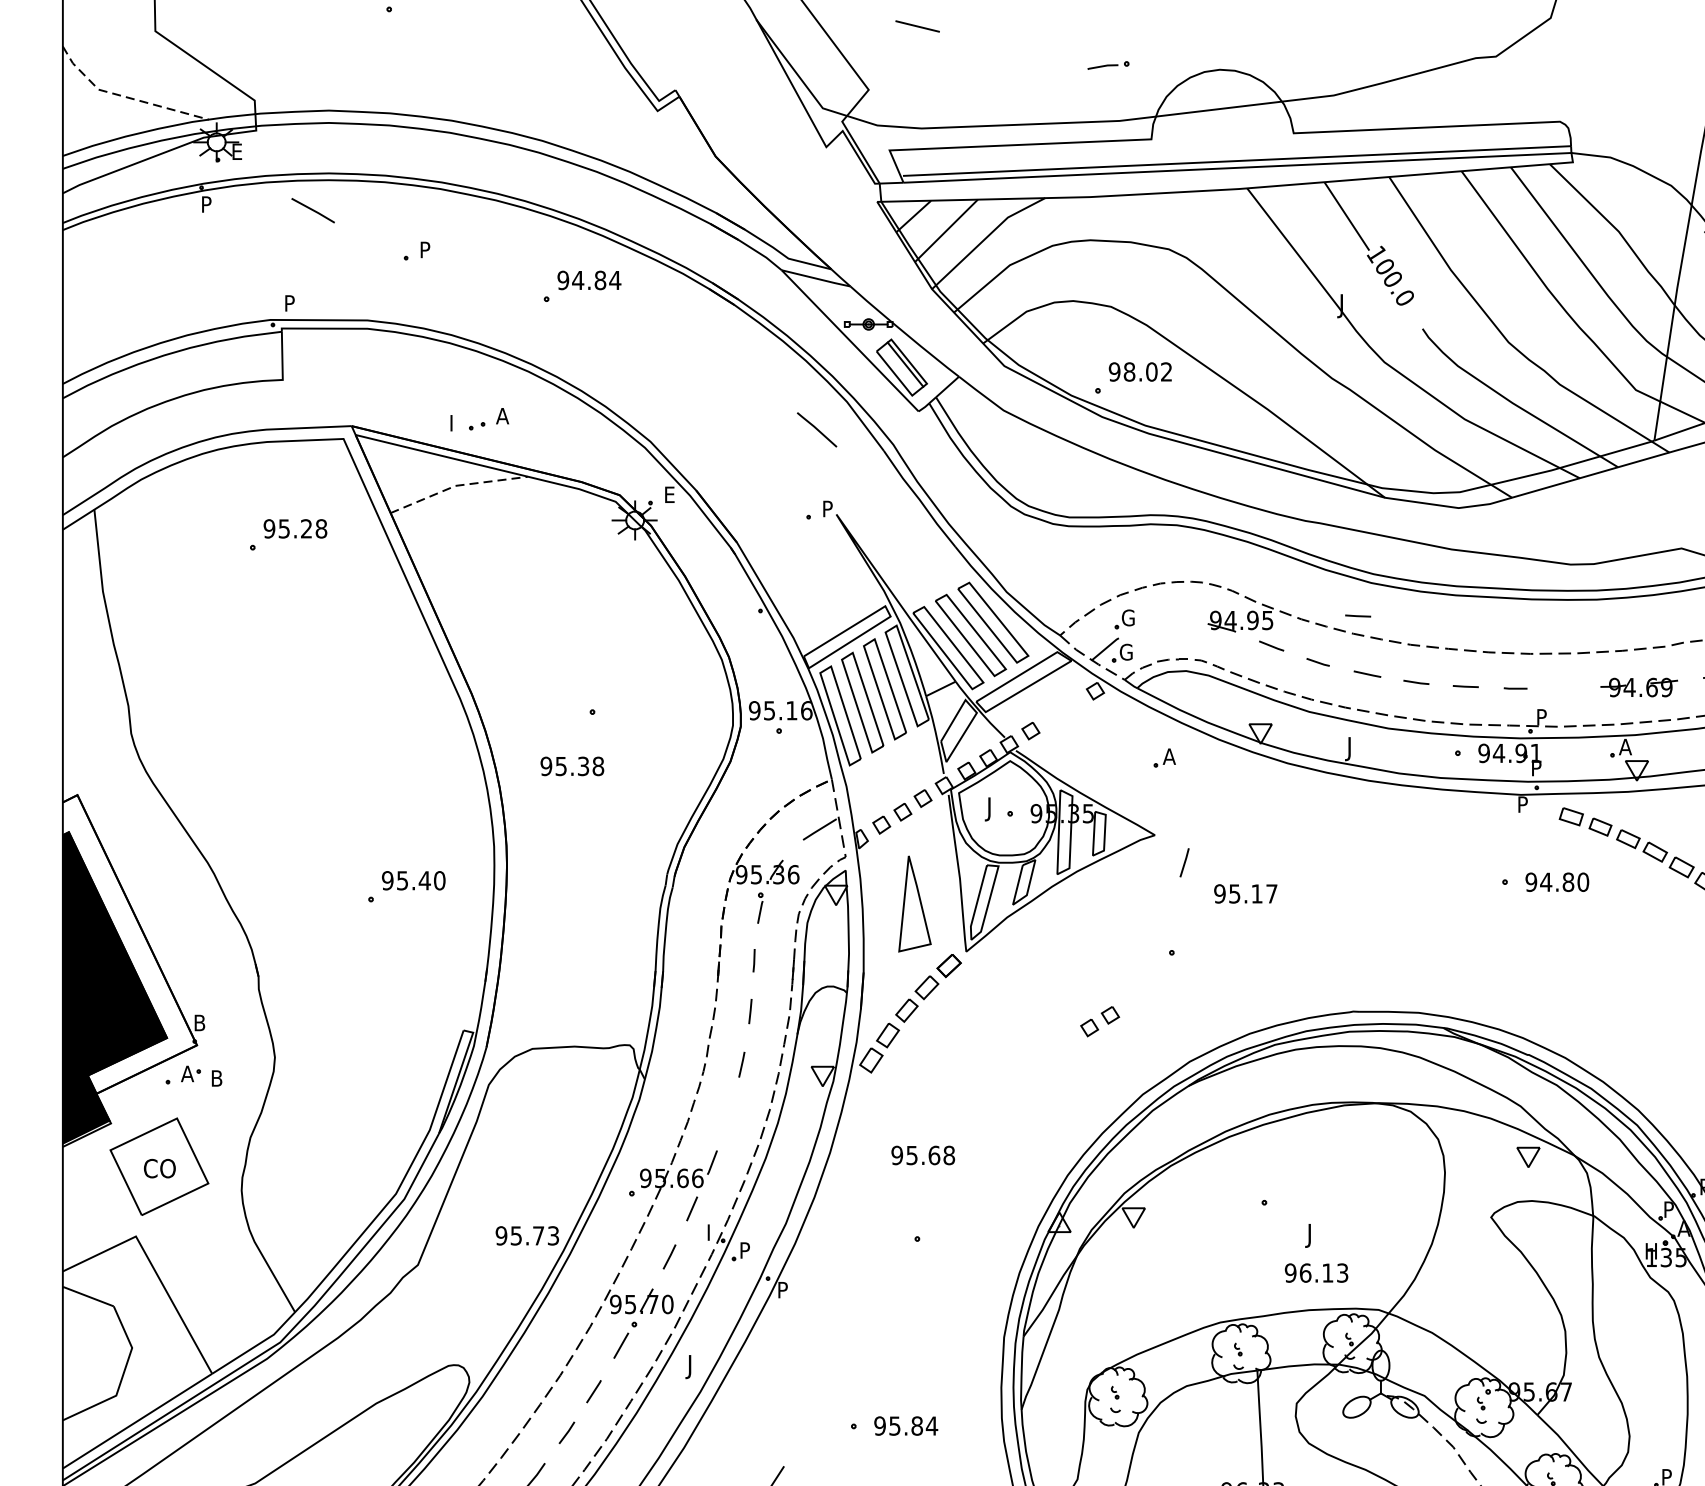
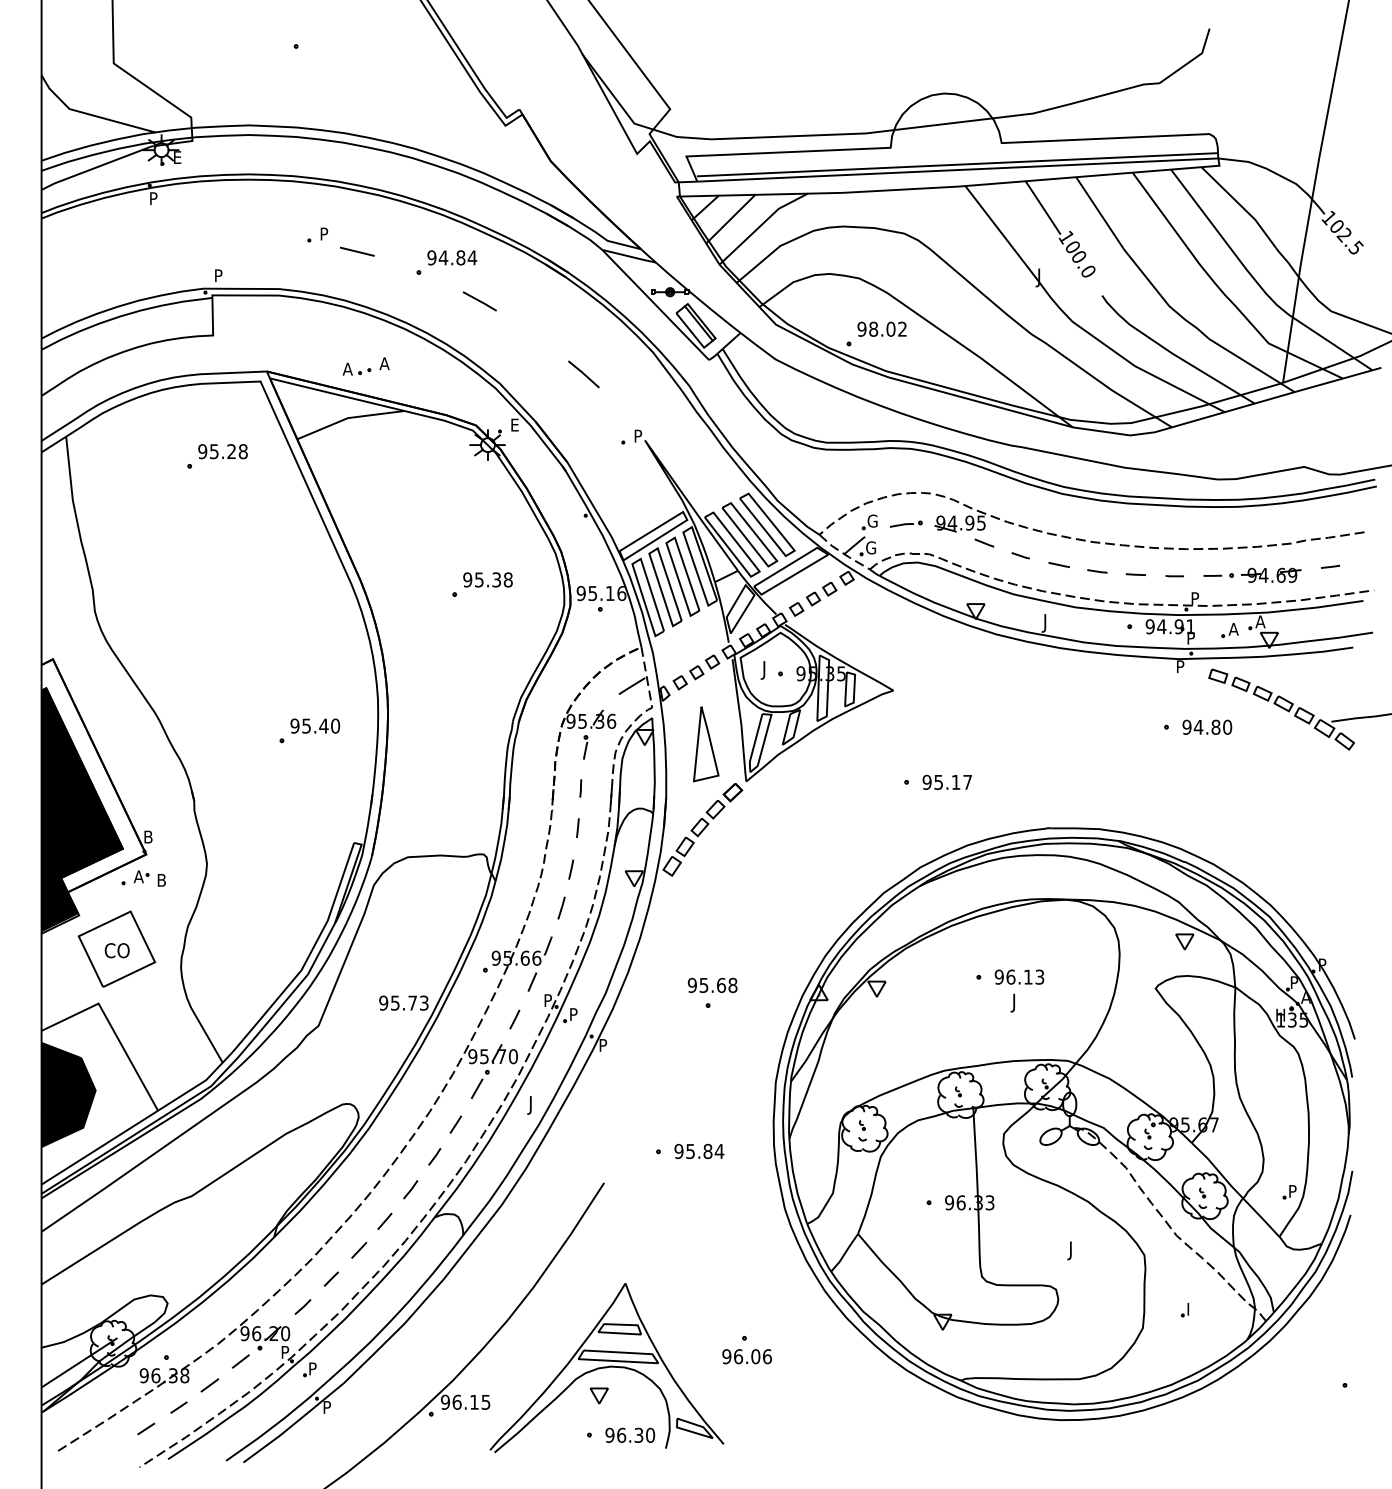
line: (917, 26) -> (357, 251), moved
part: (1107, 64) -> (905, 523), moved
line: (125, 96) -> (90, 114), dashed -> solid
line: (312, 210) -> (479, 301), moved
text: (455, 422) -> (347, 368), I -> A
line: (816, 429) -> (583, 374), moved
line: (455, 486) -> (347, 418), dashed -> solid
line: (1357, 615) -> (1051, 519), removed
part: (1571, 687) -> (1218, 575), added
part: (1164, 758) -> (1229, 630), moved
text: (571, 765) -> (487, 579), moved
line: (1184, 861) -> (561, 907), moved
text: (1244, 892) -> (946, 781), moved
part: (1099, 1020) -> (821, 593), moved
text: (922, 1154) -> (712, 984), moved
text: (712, 1228) -> (548, 997), I -> P
text: (1316, 1272) -> (1019, 976), moved
fill: (97, 1354) -> (68, 1095), added

